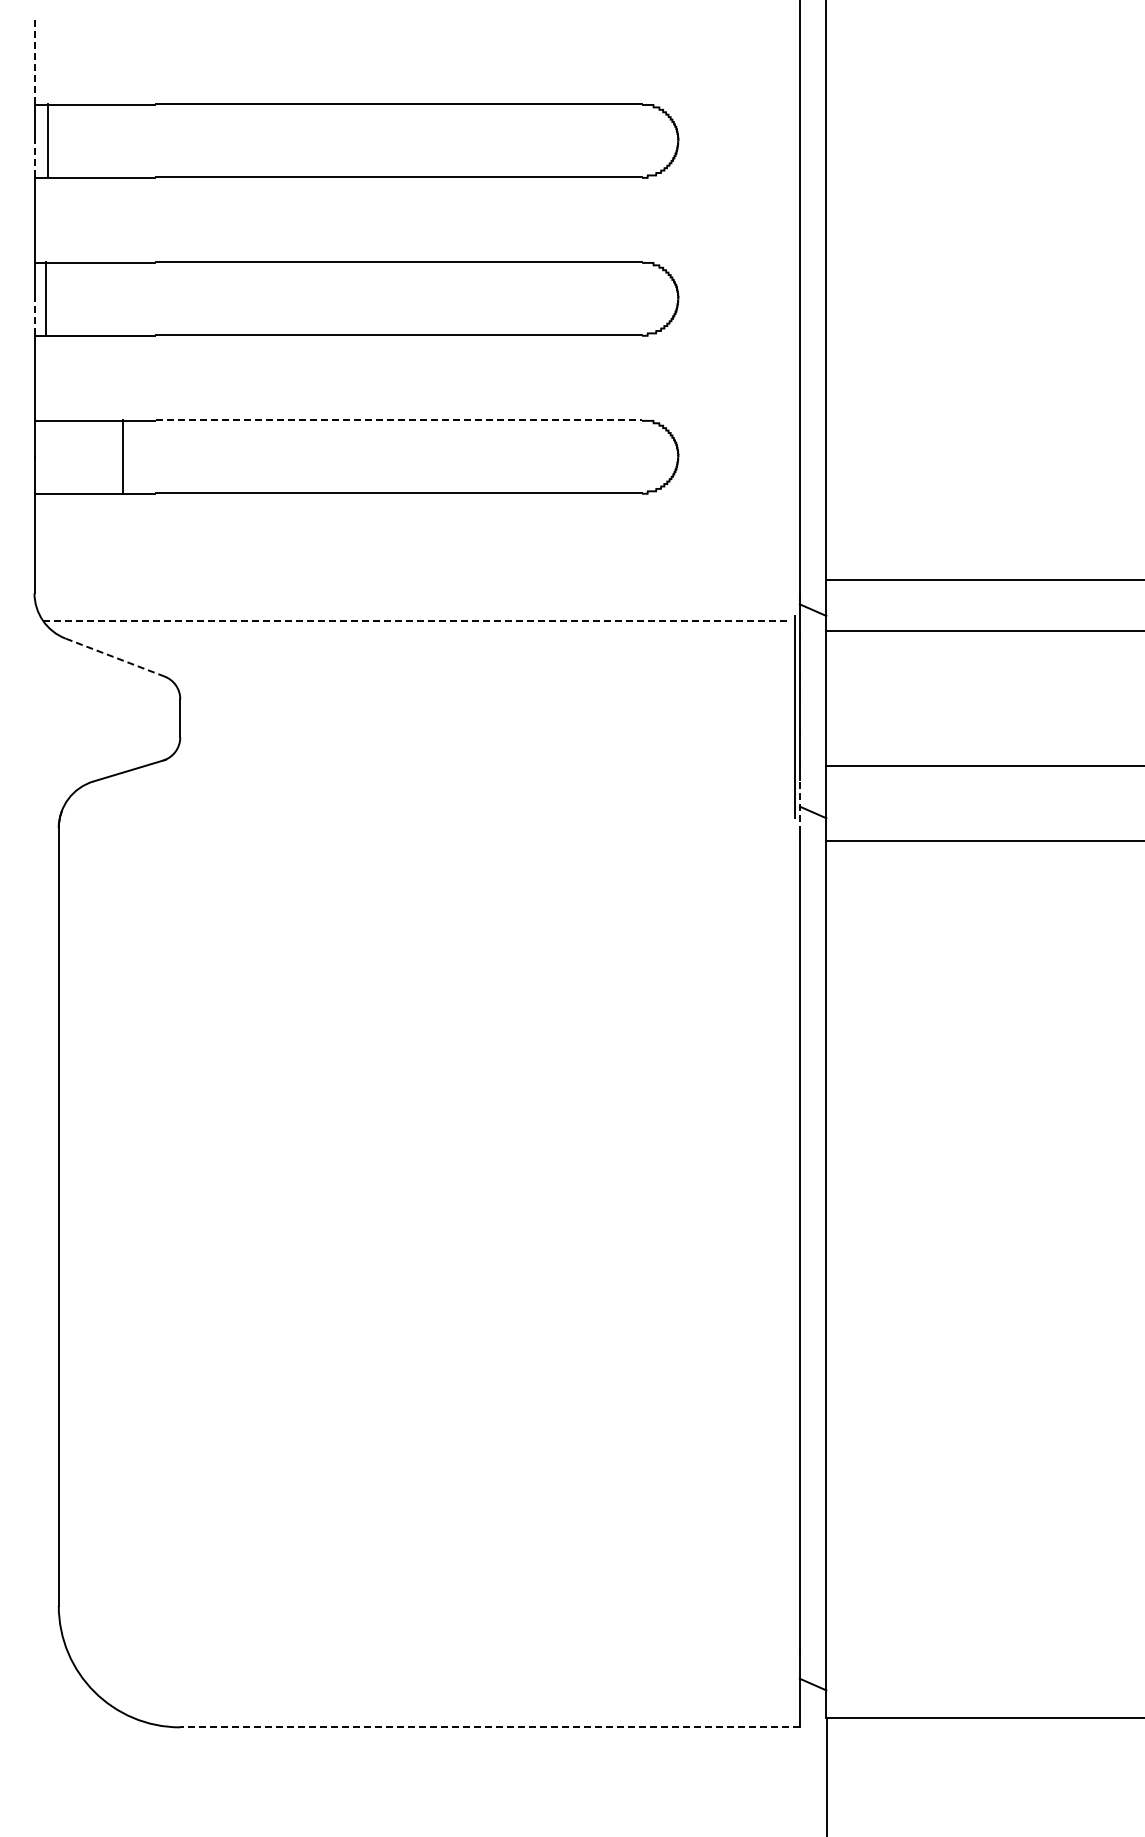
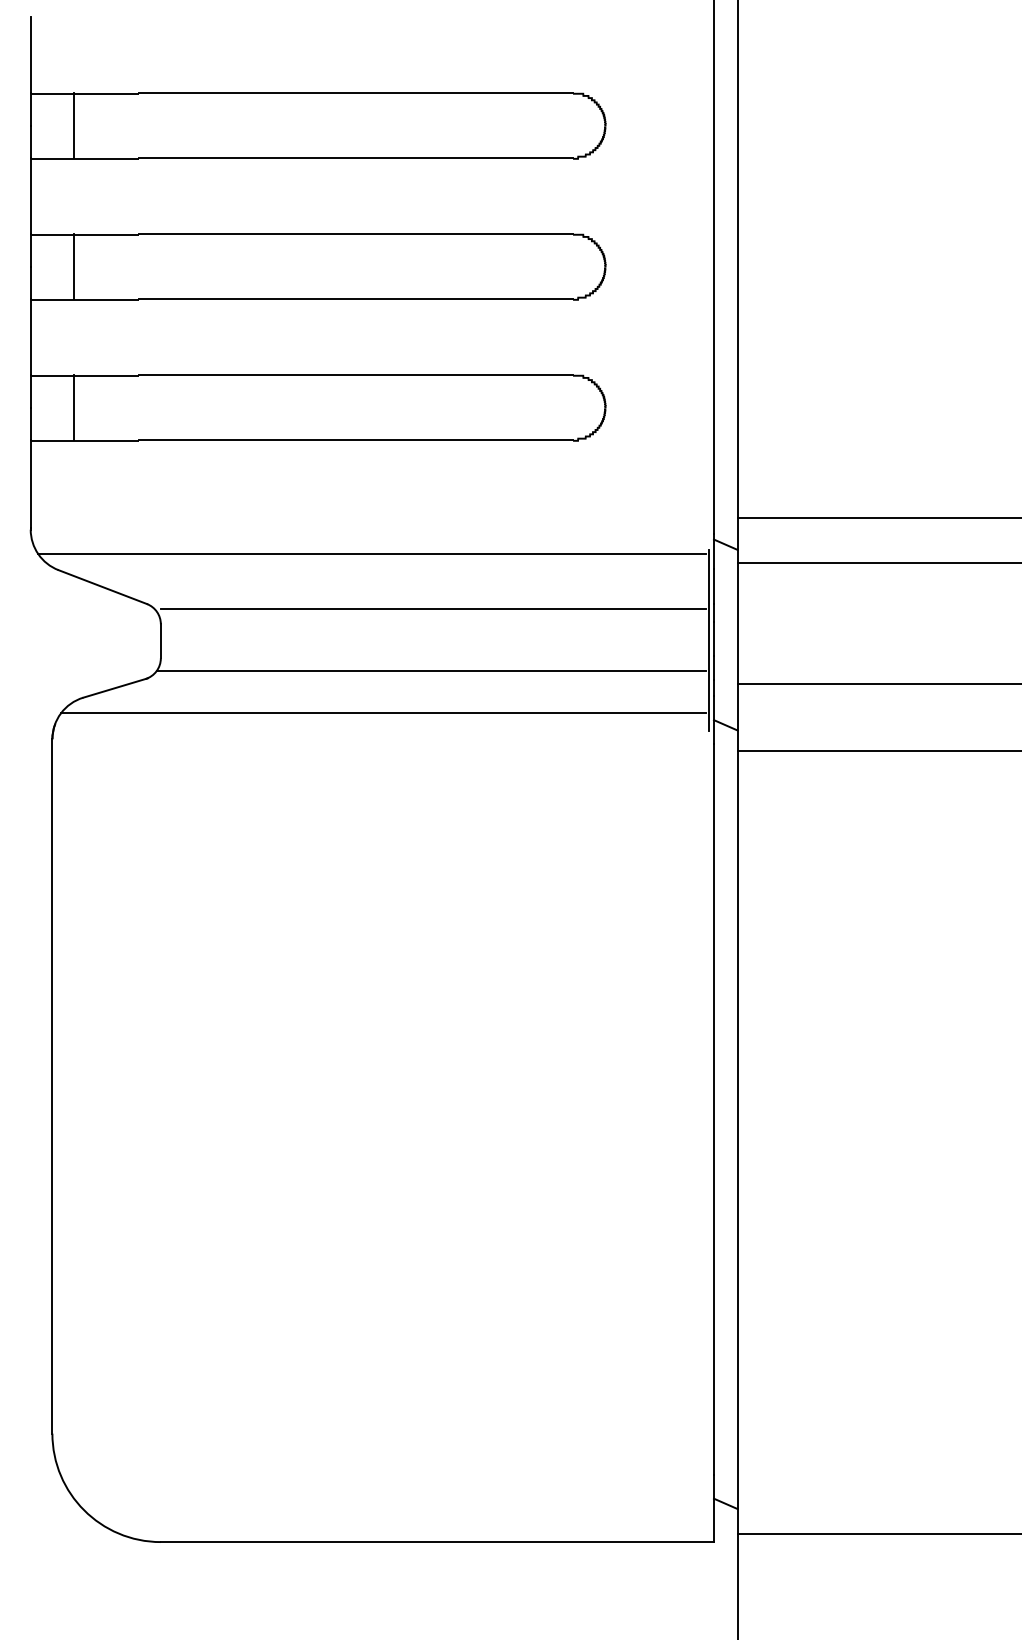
line: (34, 61) -> (30, 54), dashed -> solid
line: (48, 140) -> (74, 125), moved
line: (34, 158) -> (30, 141), dashed -> solid
line: (46, 298) -> (74, 266), moved
line: (34, 316) -> (30, 282), dashed -> solid
line: (398, 420) -> (355, 375), dashed -> solid
line: (123, 456) -> (74, 407), moved
line: (416, 620) -> (371, 553), dashed -> solid
line: (114, 657) -> (102, 587), dashed -> solid
line: (485, 682) -> (433, 609), added
line: (482, 751) -> (430, 670), added
line: (429, 799) -> (383, 713), added
line: (799, 806) -> (713, 720), dashed -> solid
line: (490, 1727) -> (437, 1542), dashed -> solid

